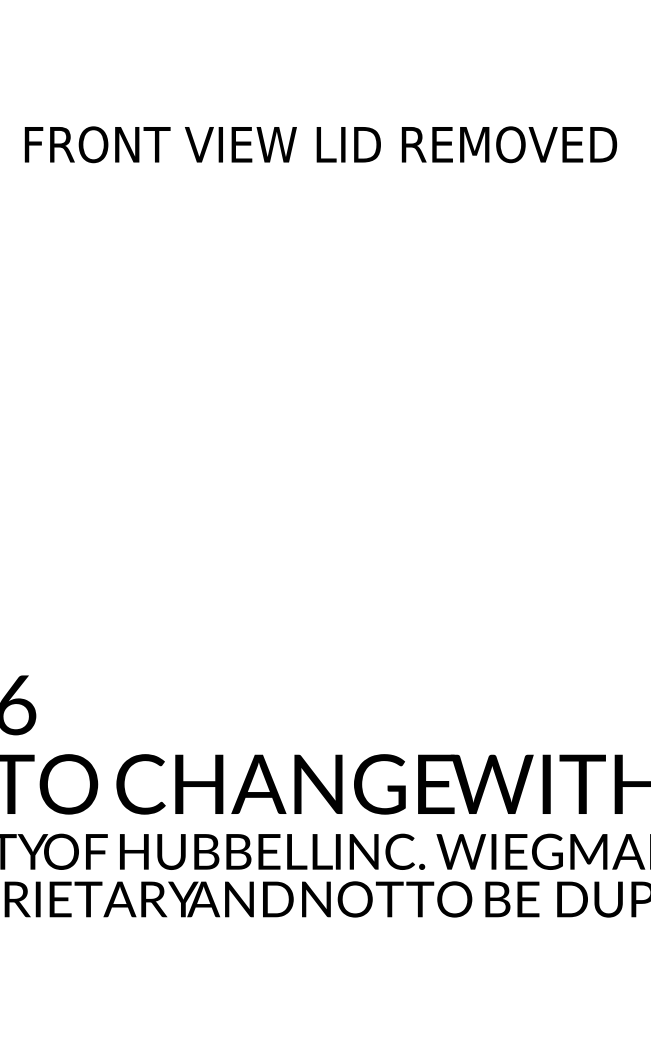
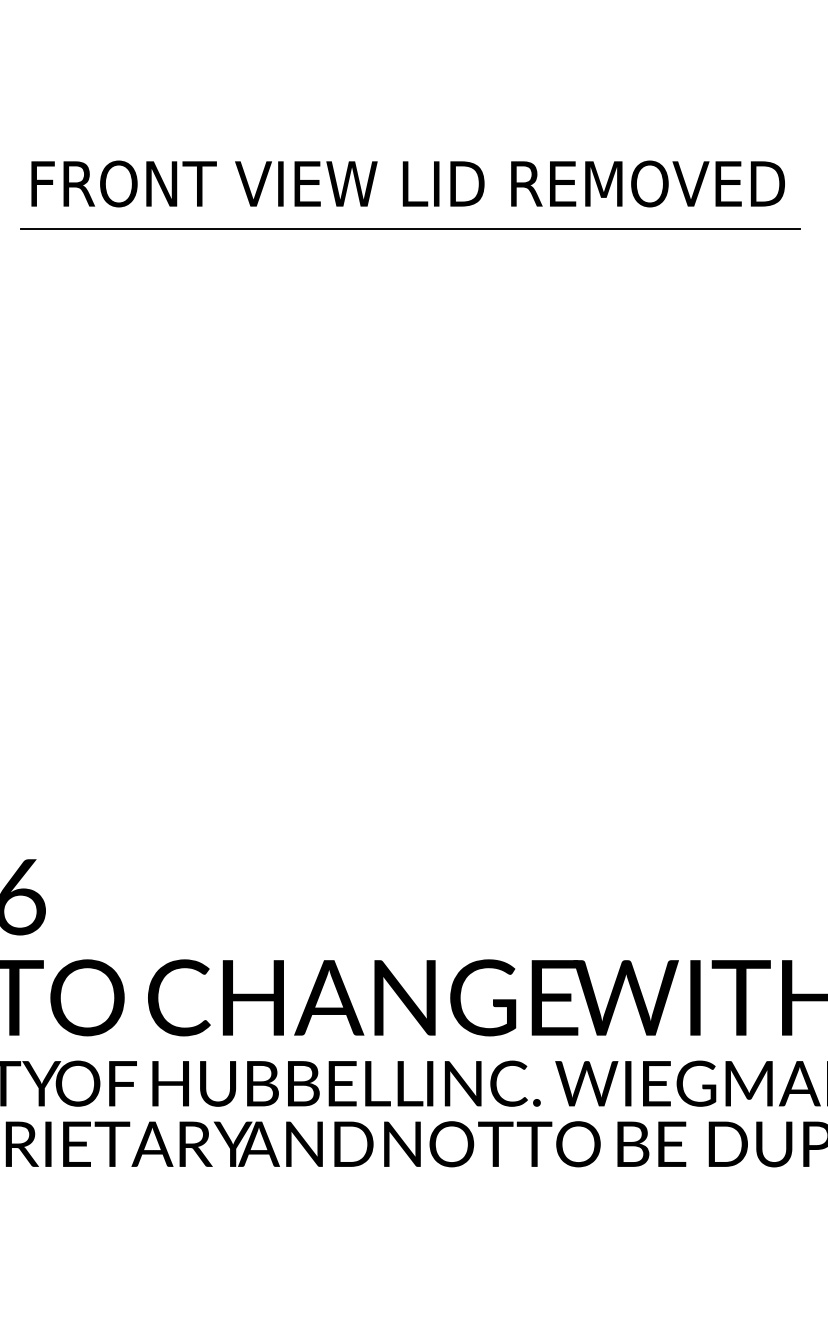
line: (322, 179) -> (410, 228), added

